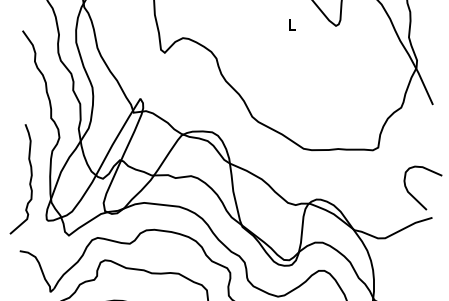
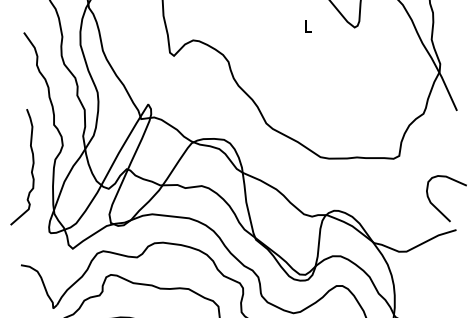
curve: (29, 180) -> (31, 168), moved

